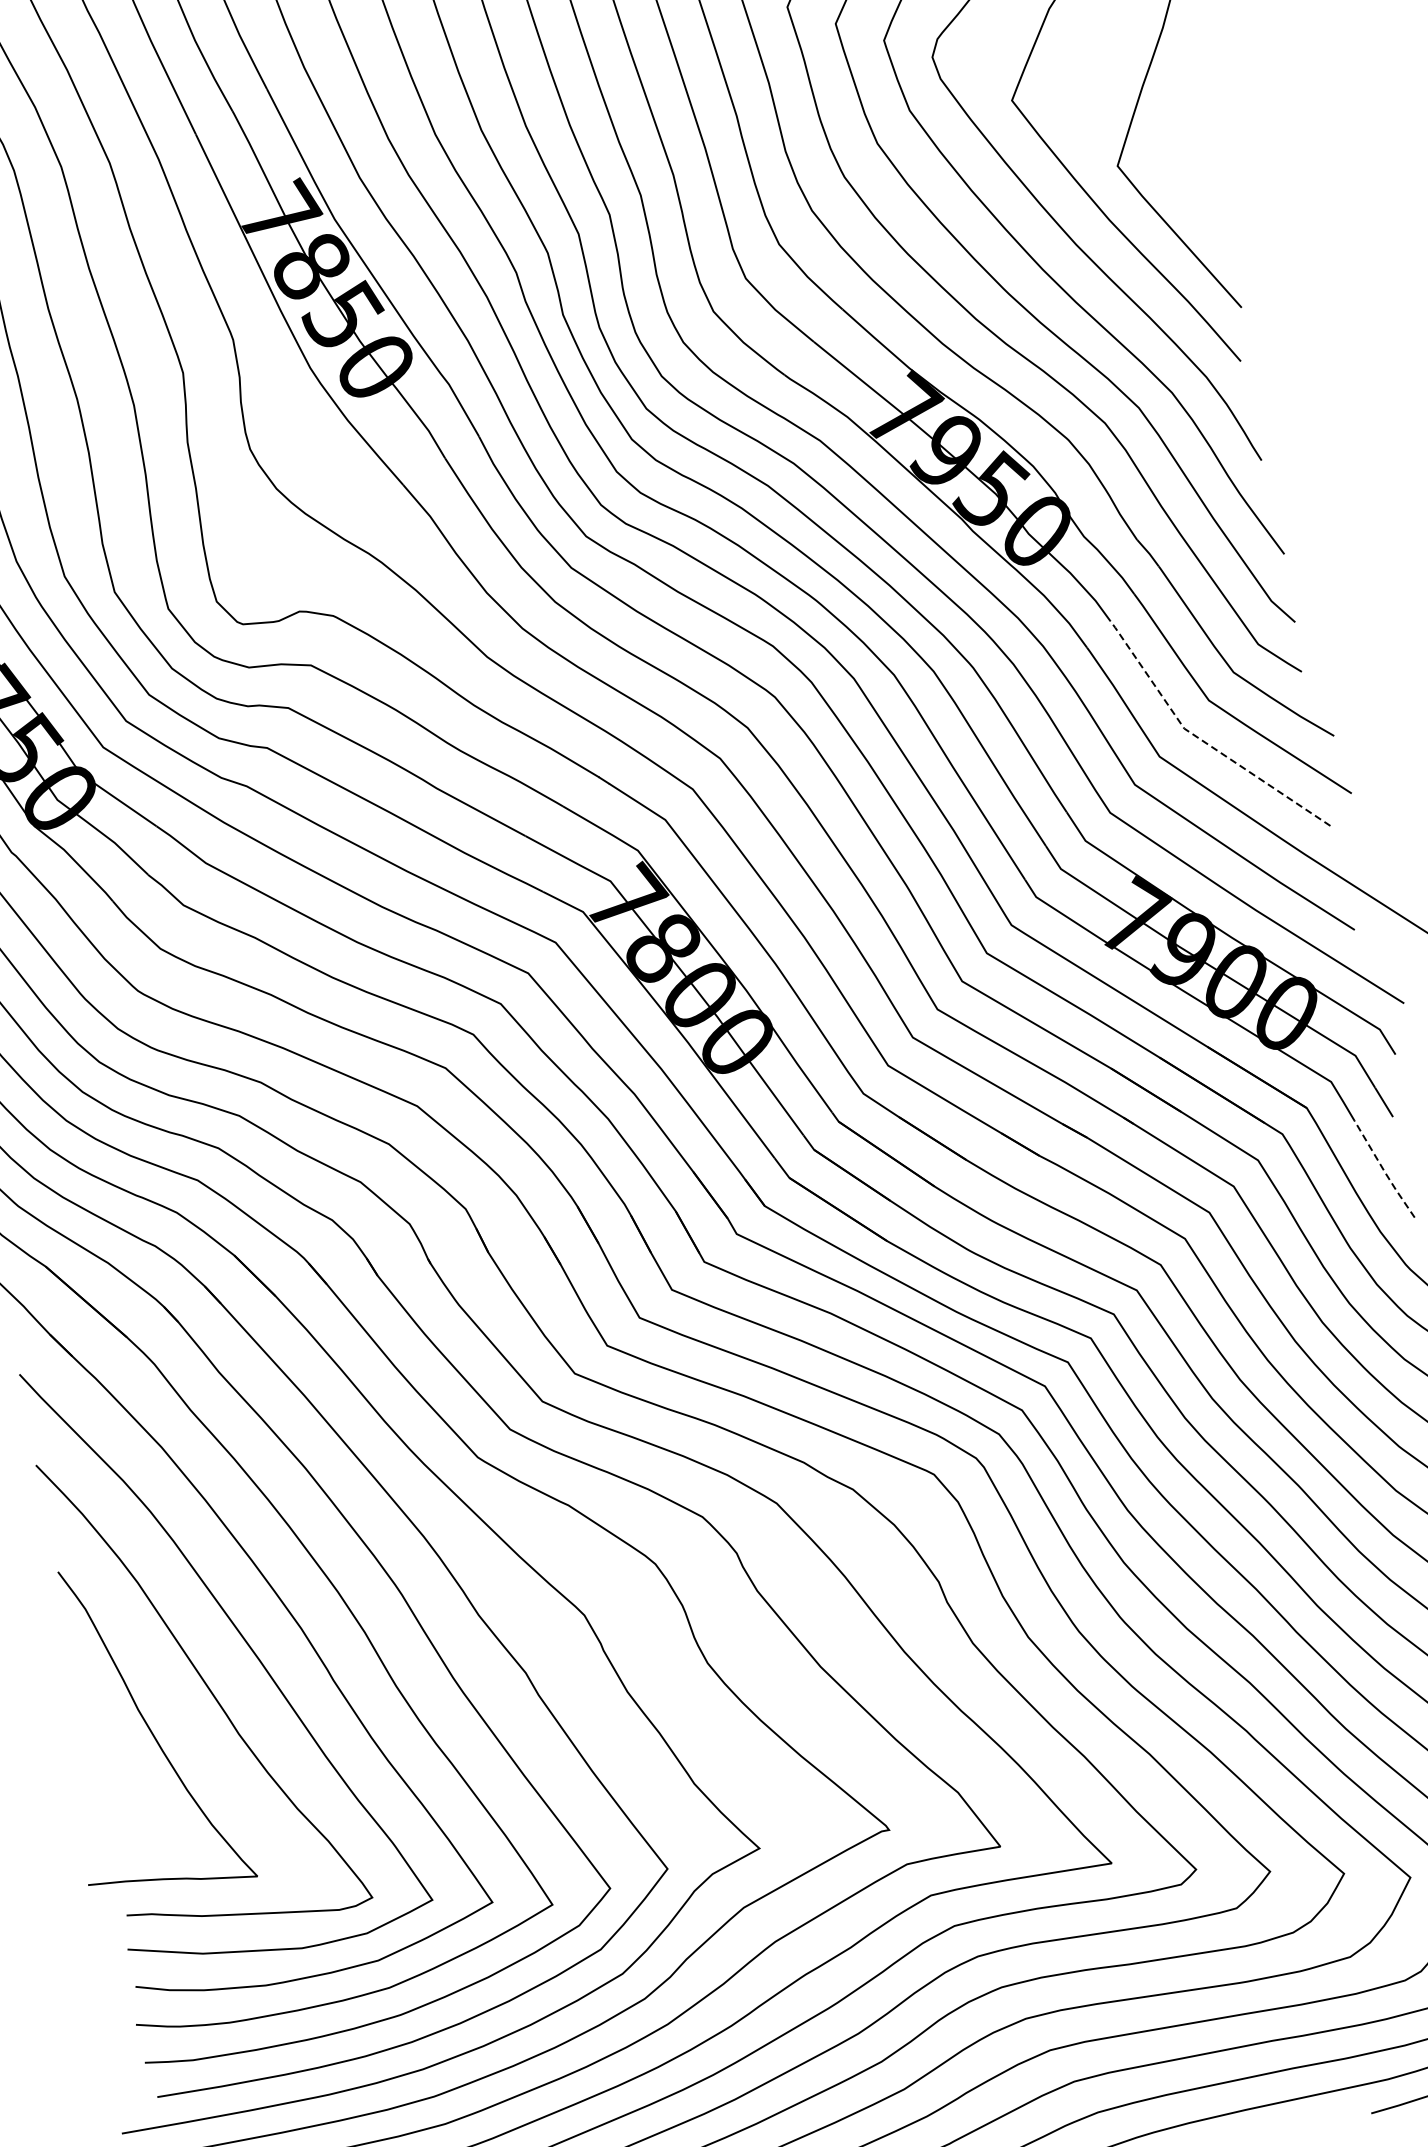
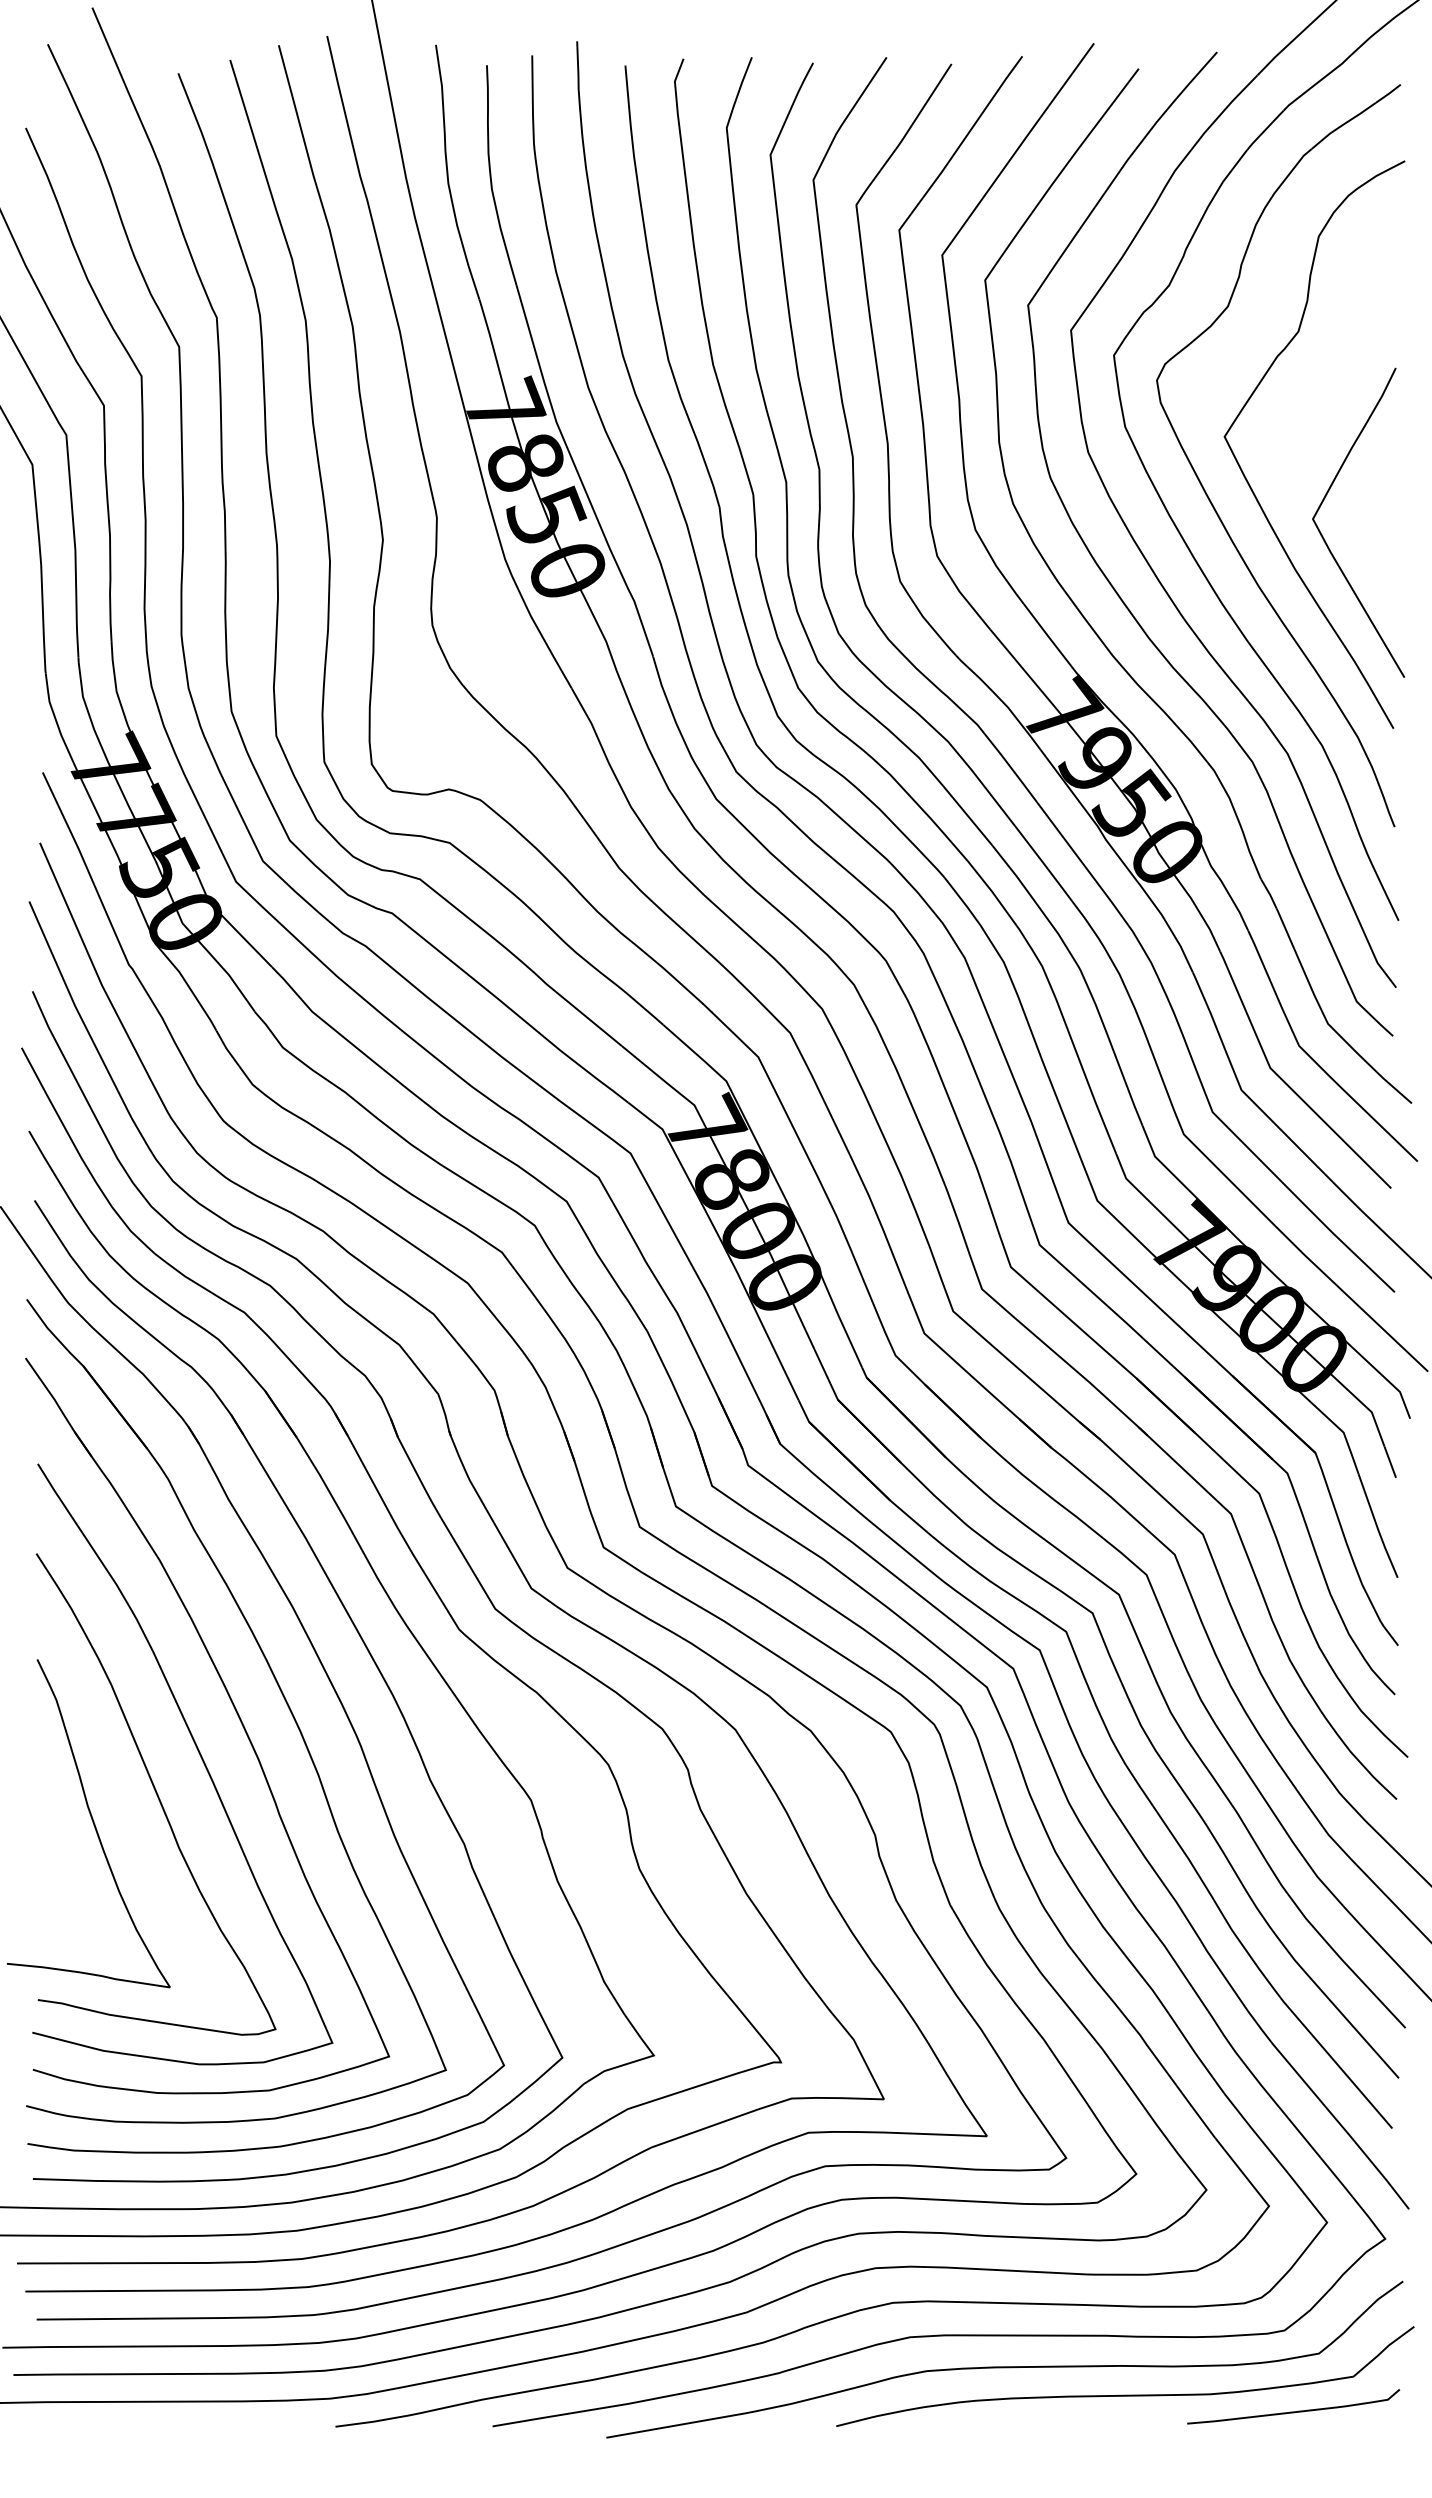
line: (1202, 740) -> (1285, 1082), dashed -> solid
line: (1384, 1170) -> (1377, 1527), dashed -> solid

